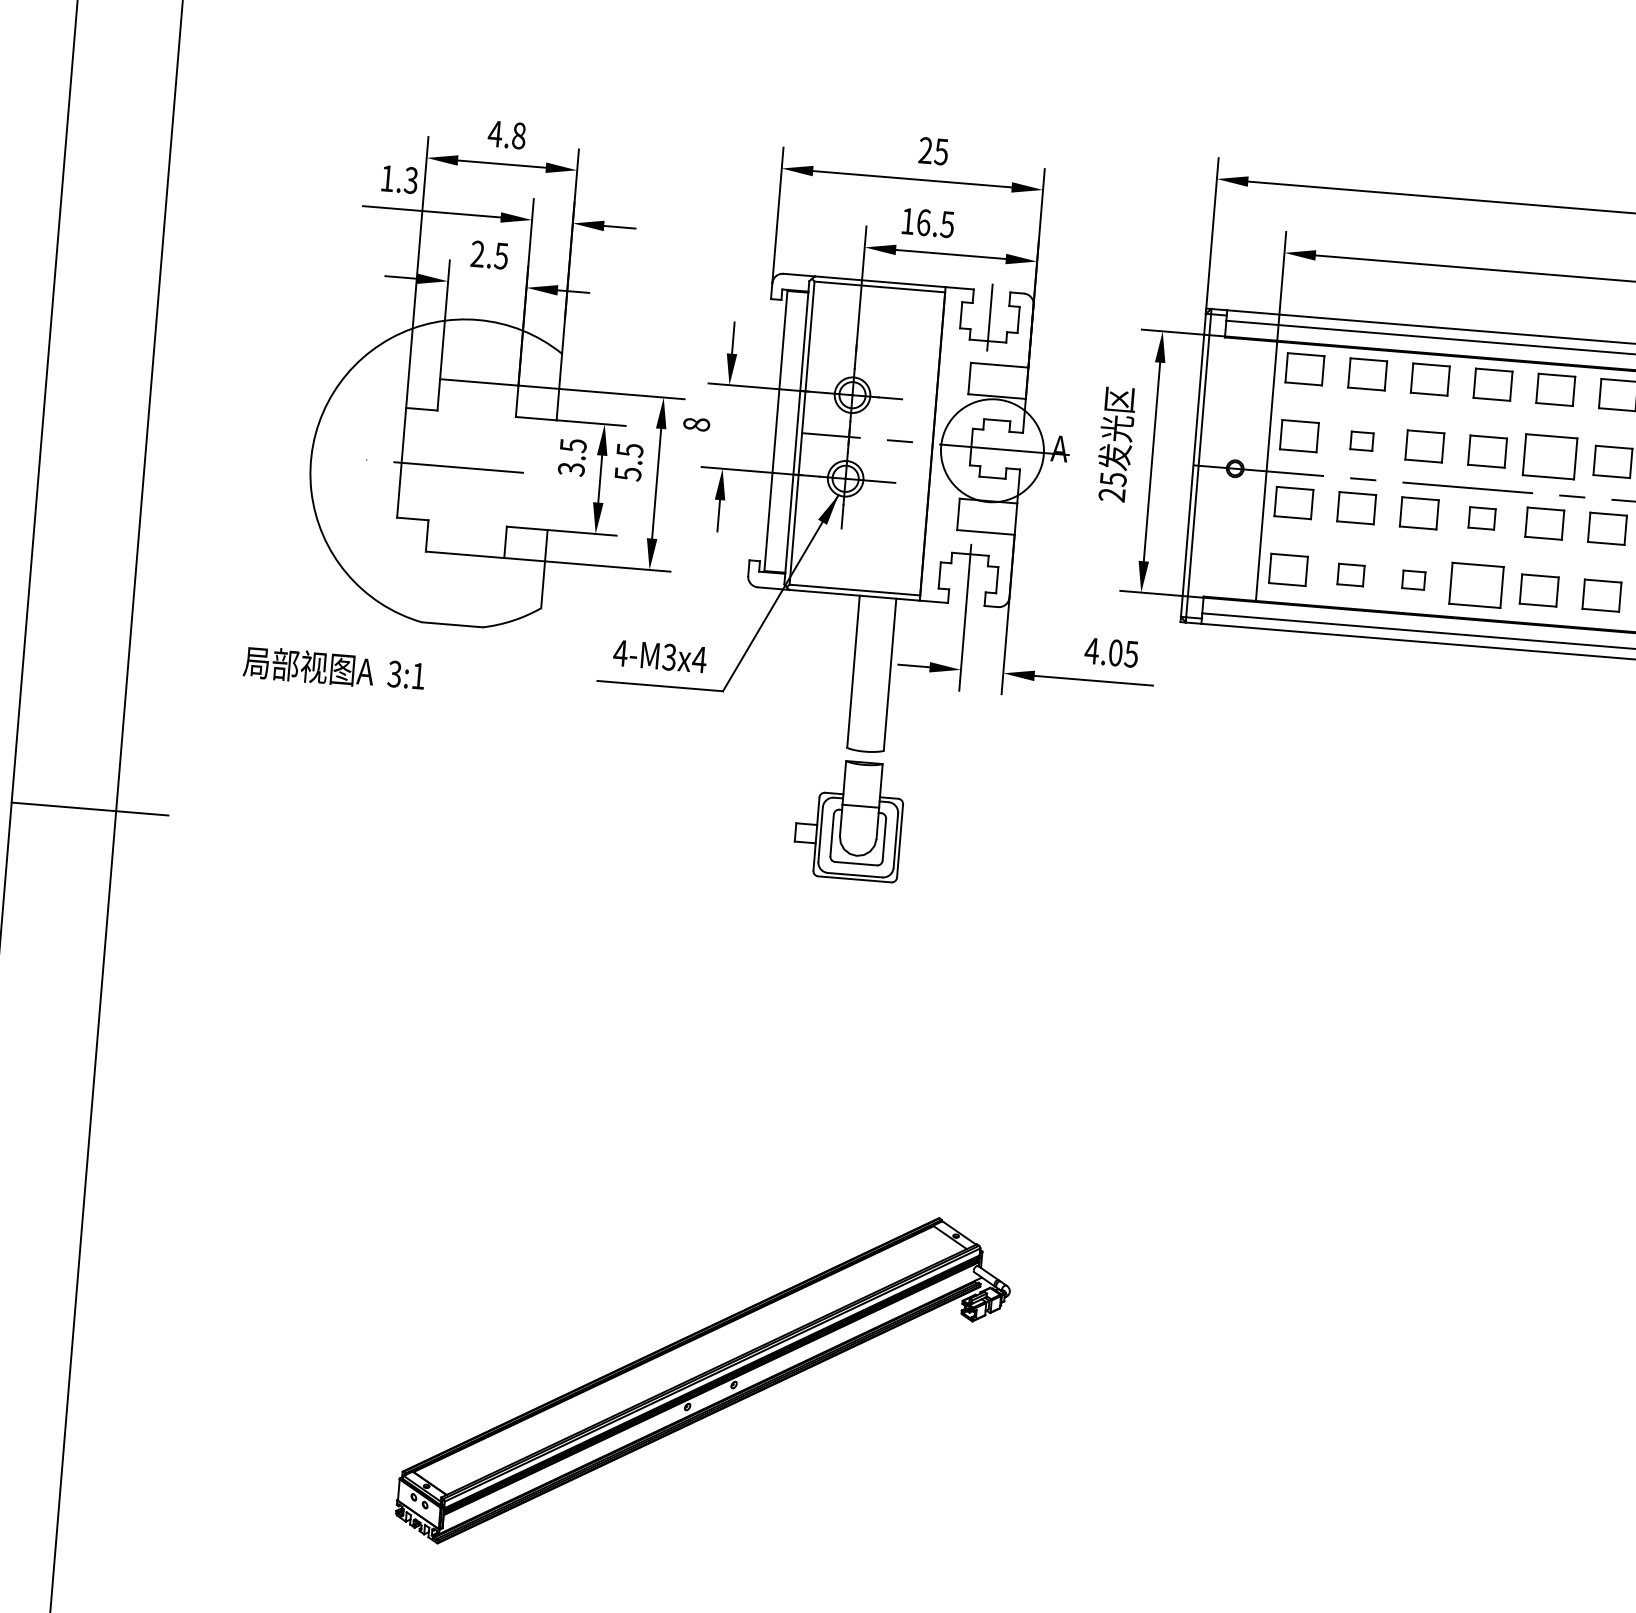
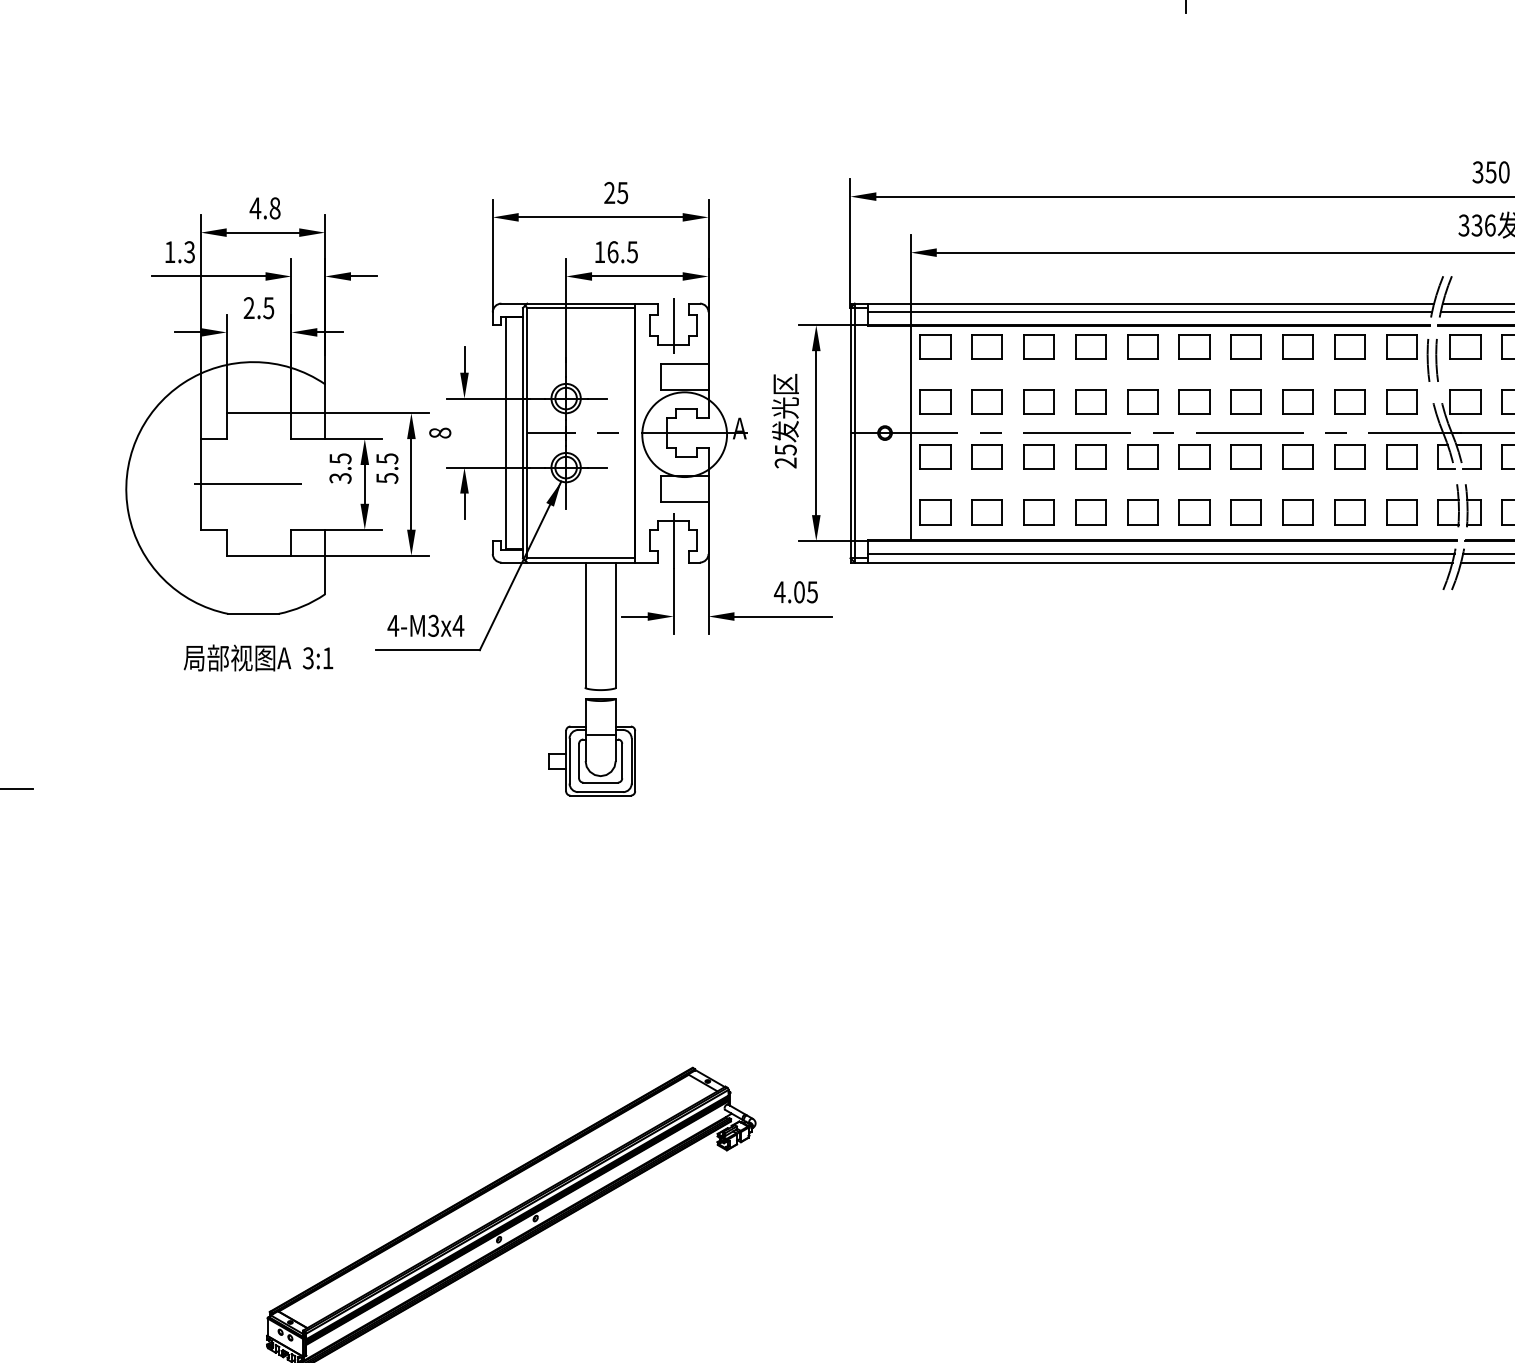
part: (1361, 440) -> (986, 401), size x1.67
part: (1550, 456) -> (1142, 401), size x0.71
part: (1481, 517) -> (1090, 456), size x1.43
part: (1350, 575) -> (986, 512), size x1.43
part: (1413, 580) -> (1038, 512), size x1.67
part: (1476, 585) -> (1090, 512), size x0.71
text: (334, 668) -> (258, 657), moved

